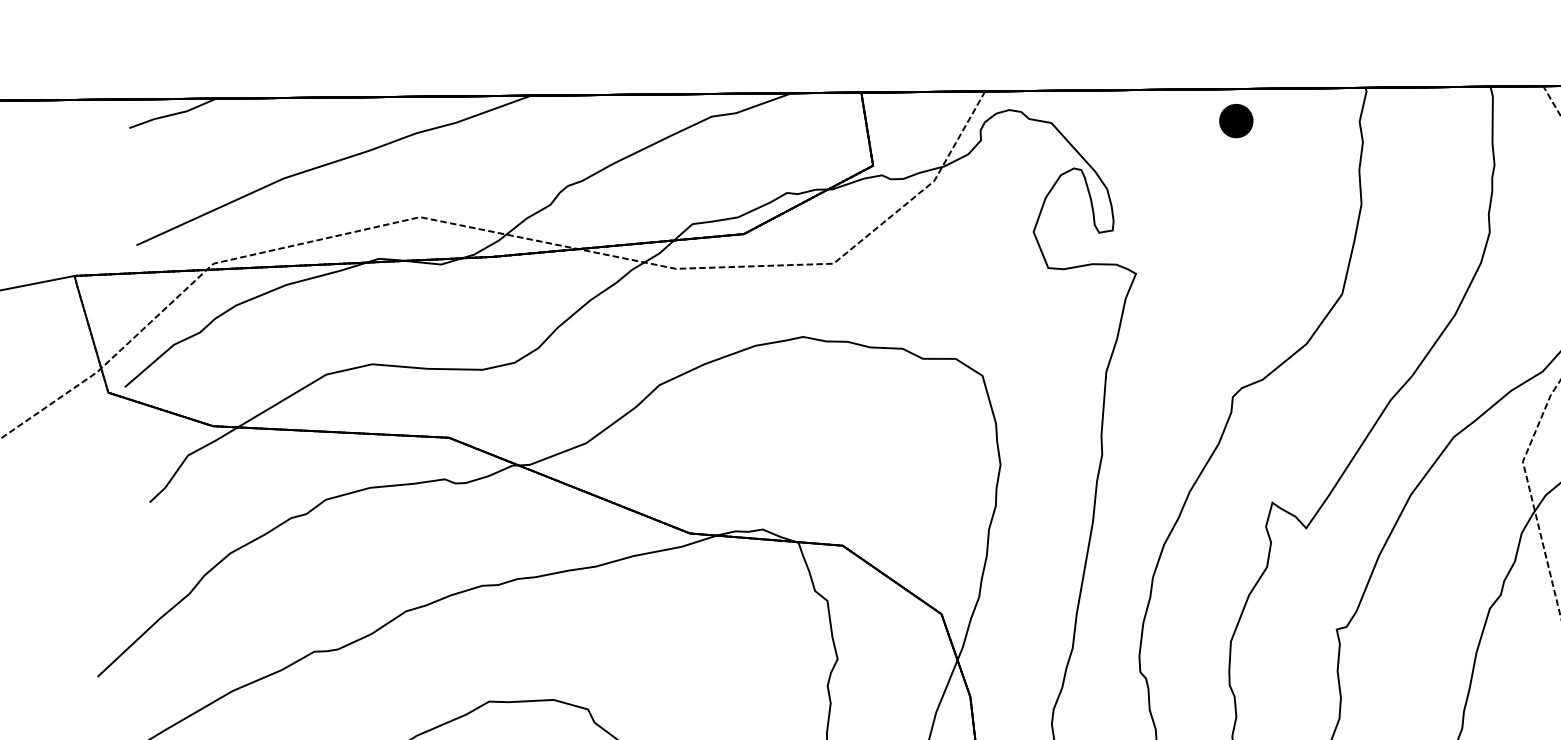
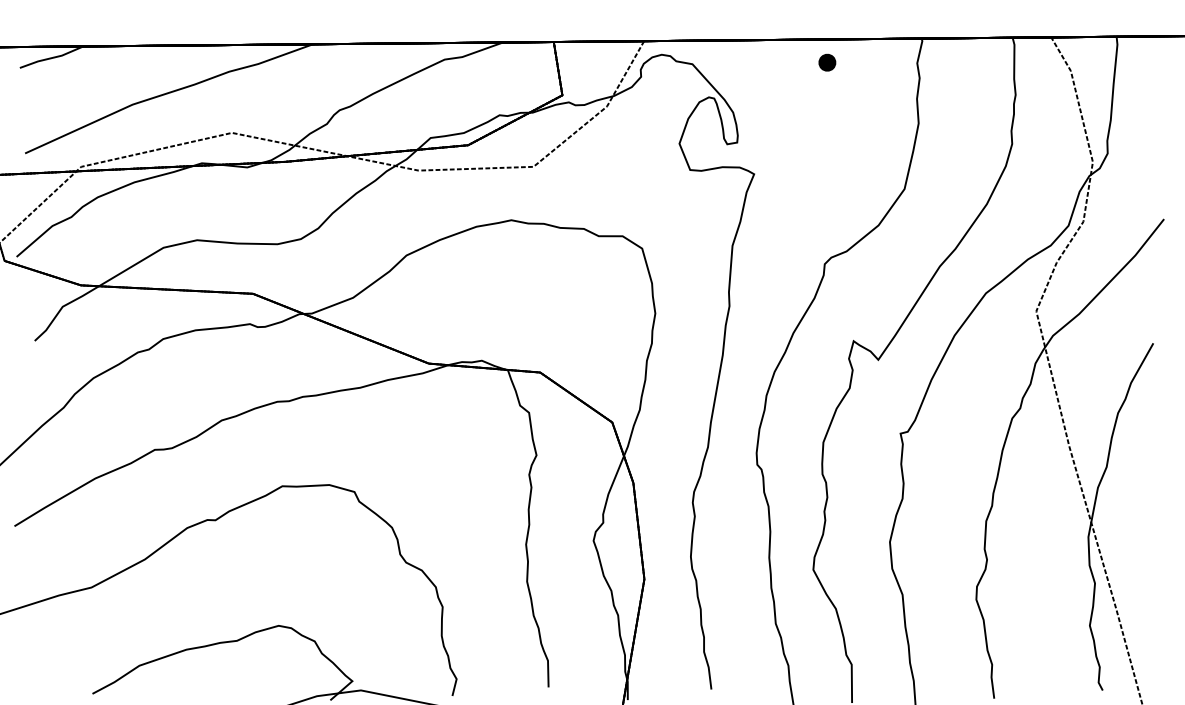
part: (1236, 120) -> (827, 62), size x0.71

